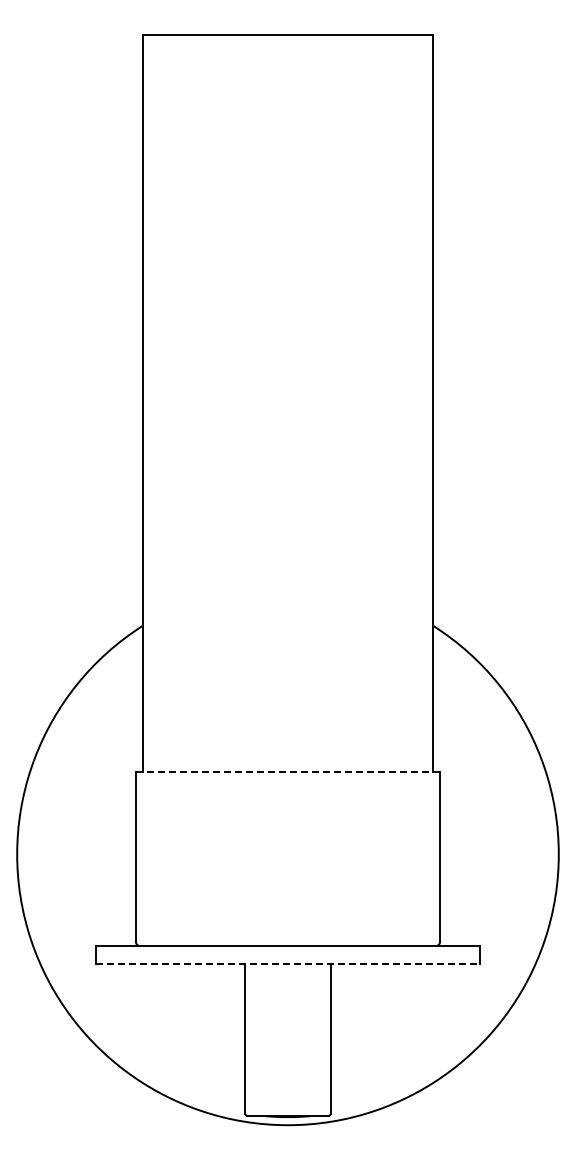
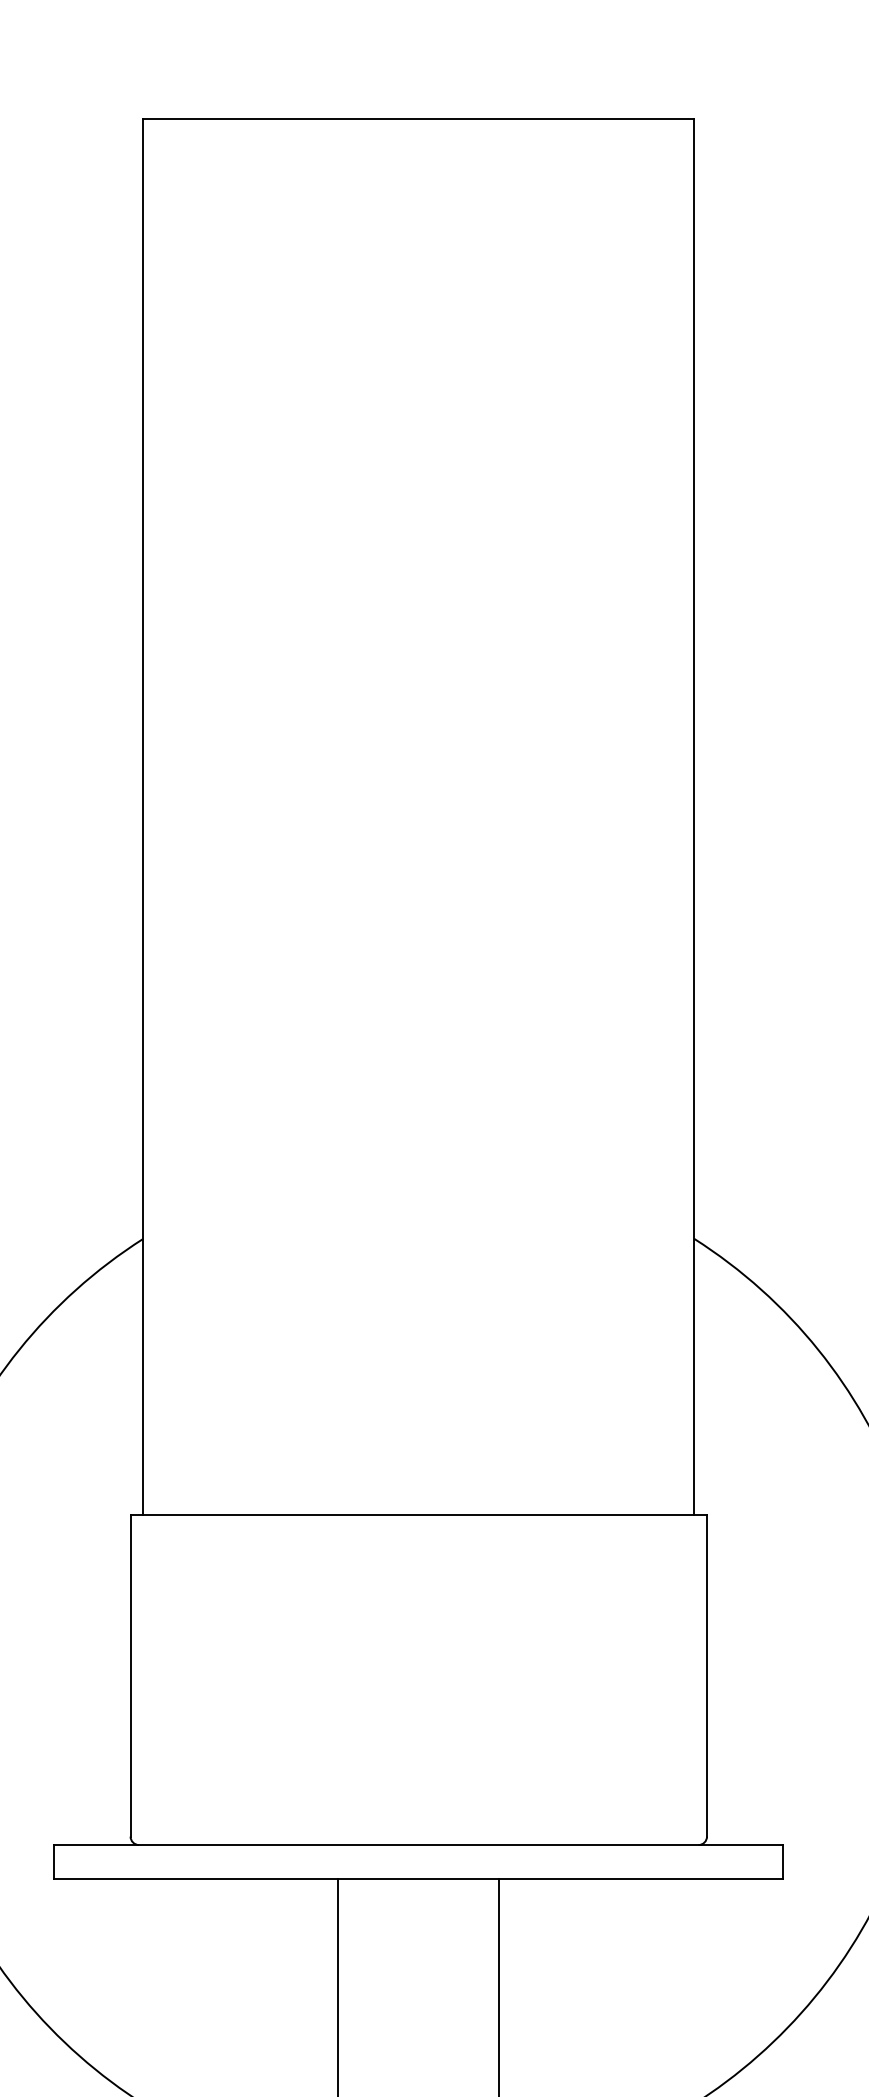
line: (287, 771) -> (417, 1514), dashed -> solid
line: (288, 964) -> (419, 1879), dashed -> solid

